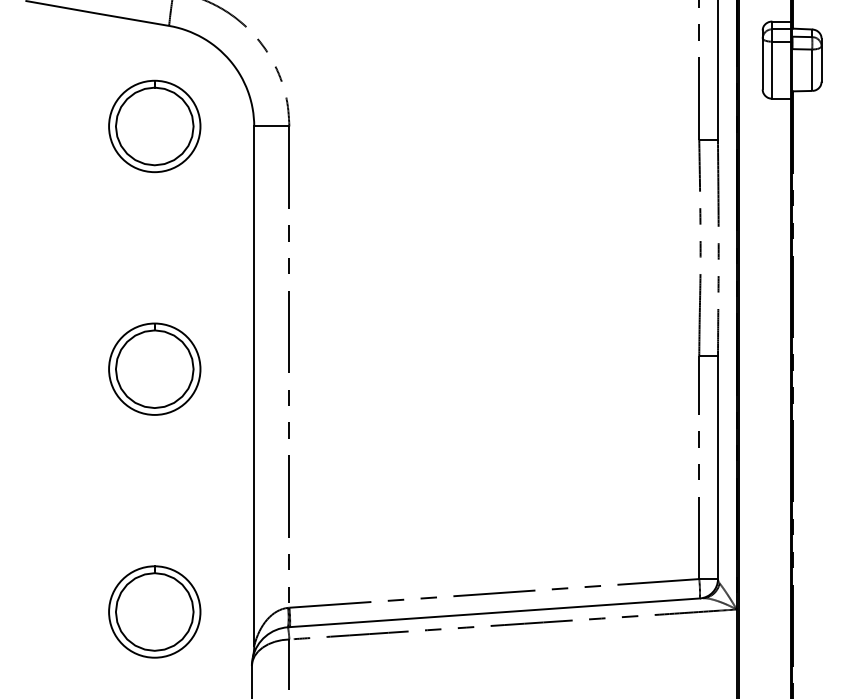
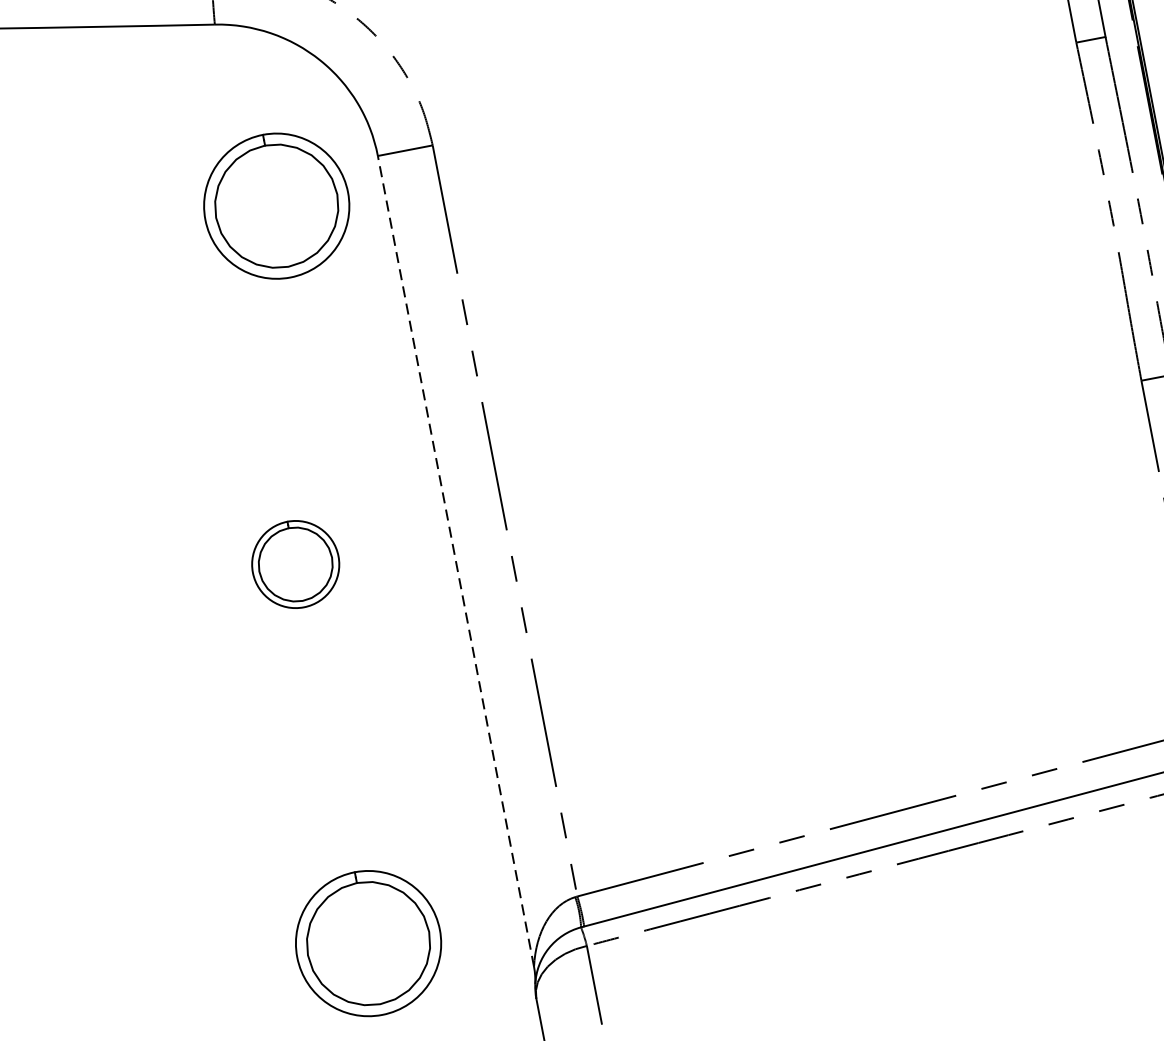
part: (154, 126) -> (276, 206), moved
part: (154, 368) -> (294, 563), size x0.6
line: (254, 386) -> (456, 561), solid -> dashed

